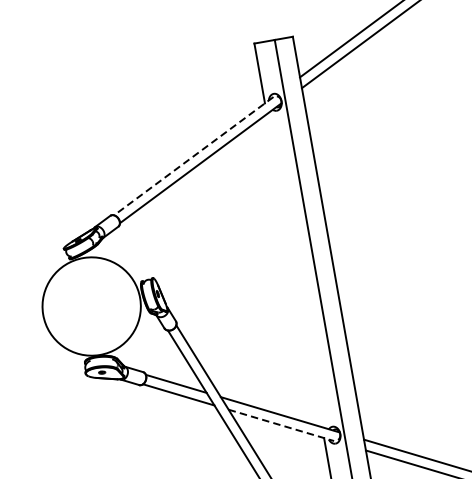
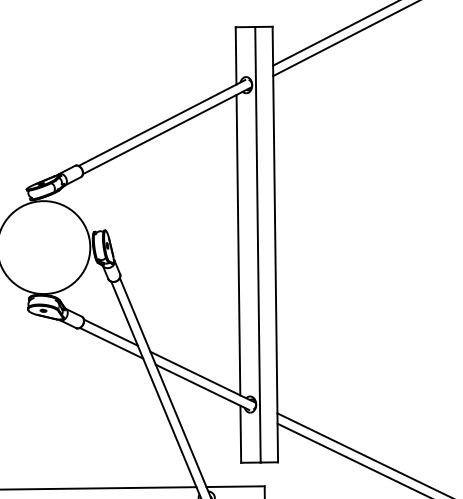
line: (194, 155) -> (162, 122), dashed -> solid
line: (294, 269) -> (238, 244), added
line: (281, 425) -> (202, 387), dashed -> solid

